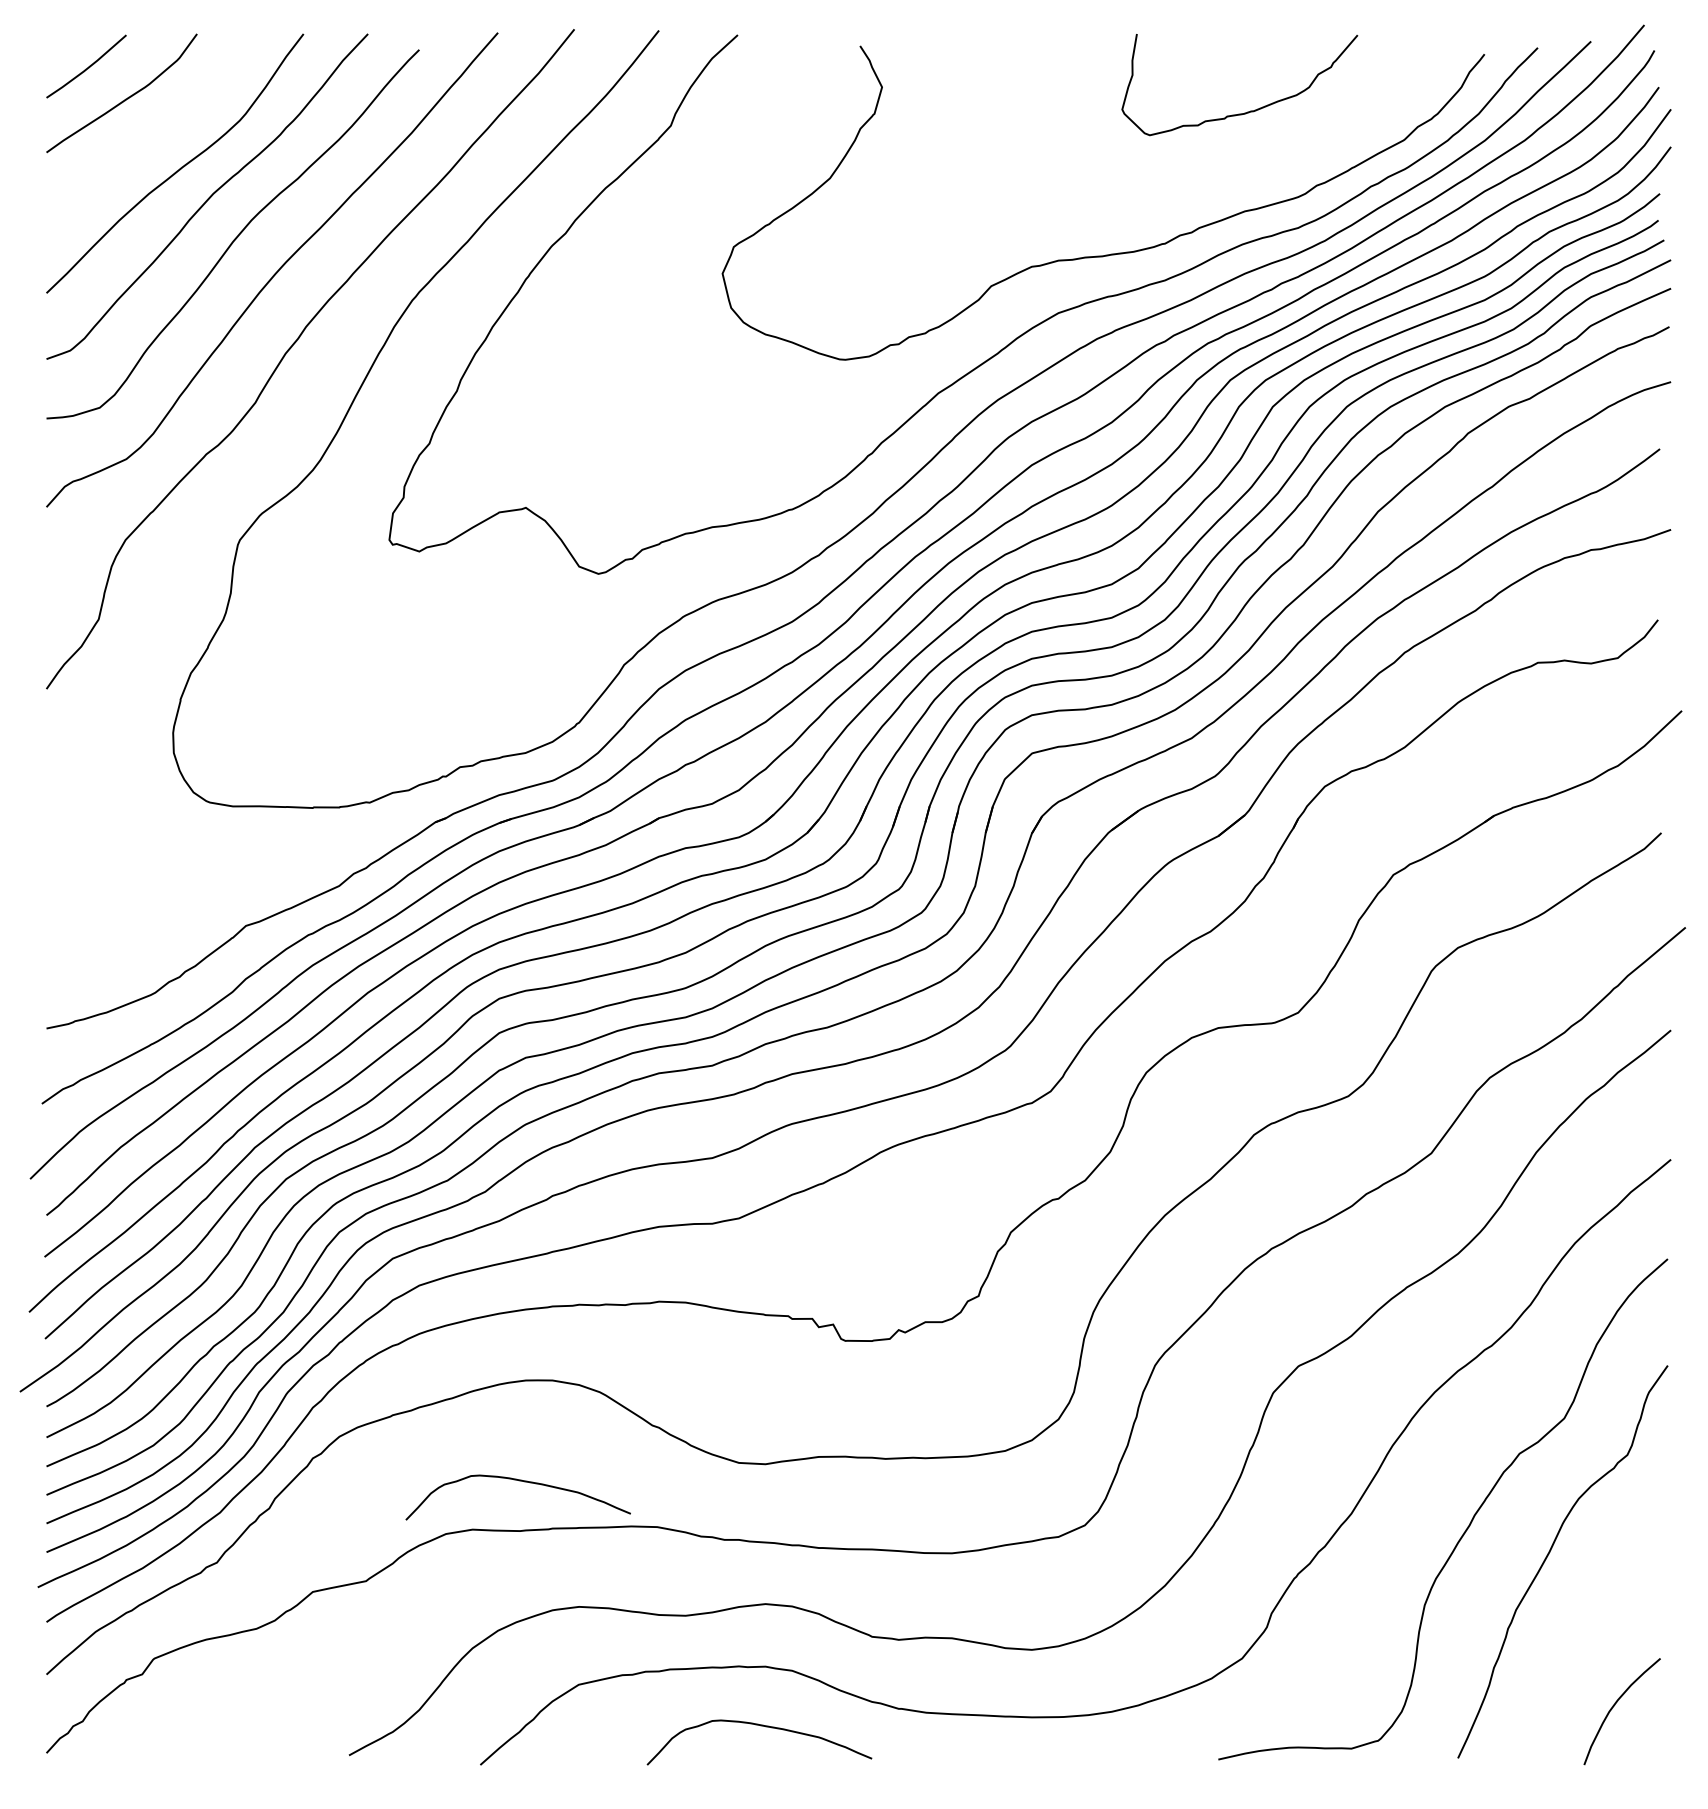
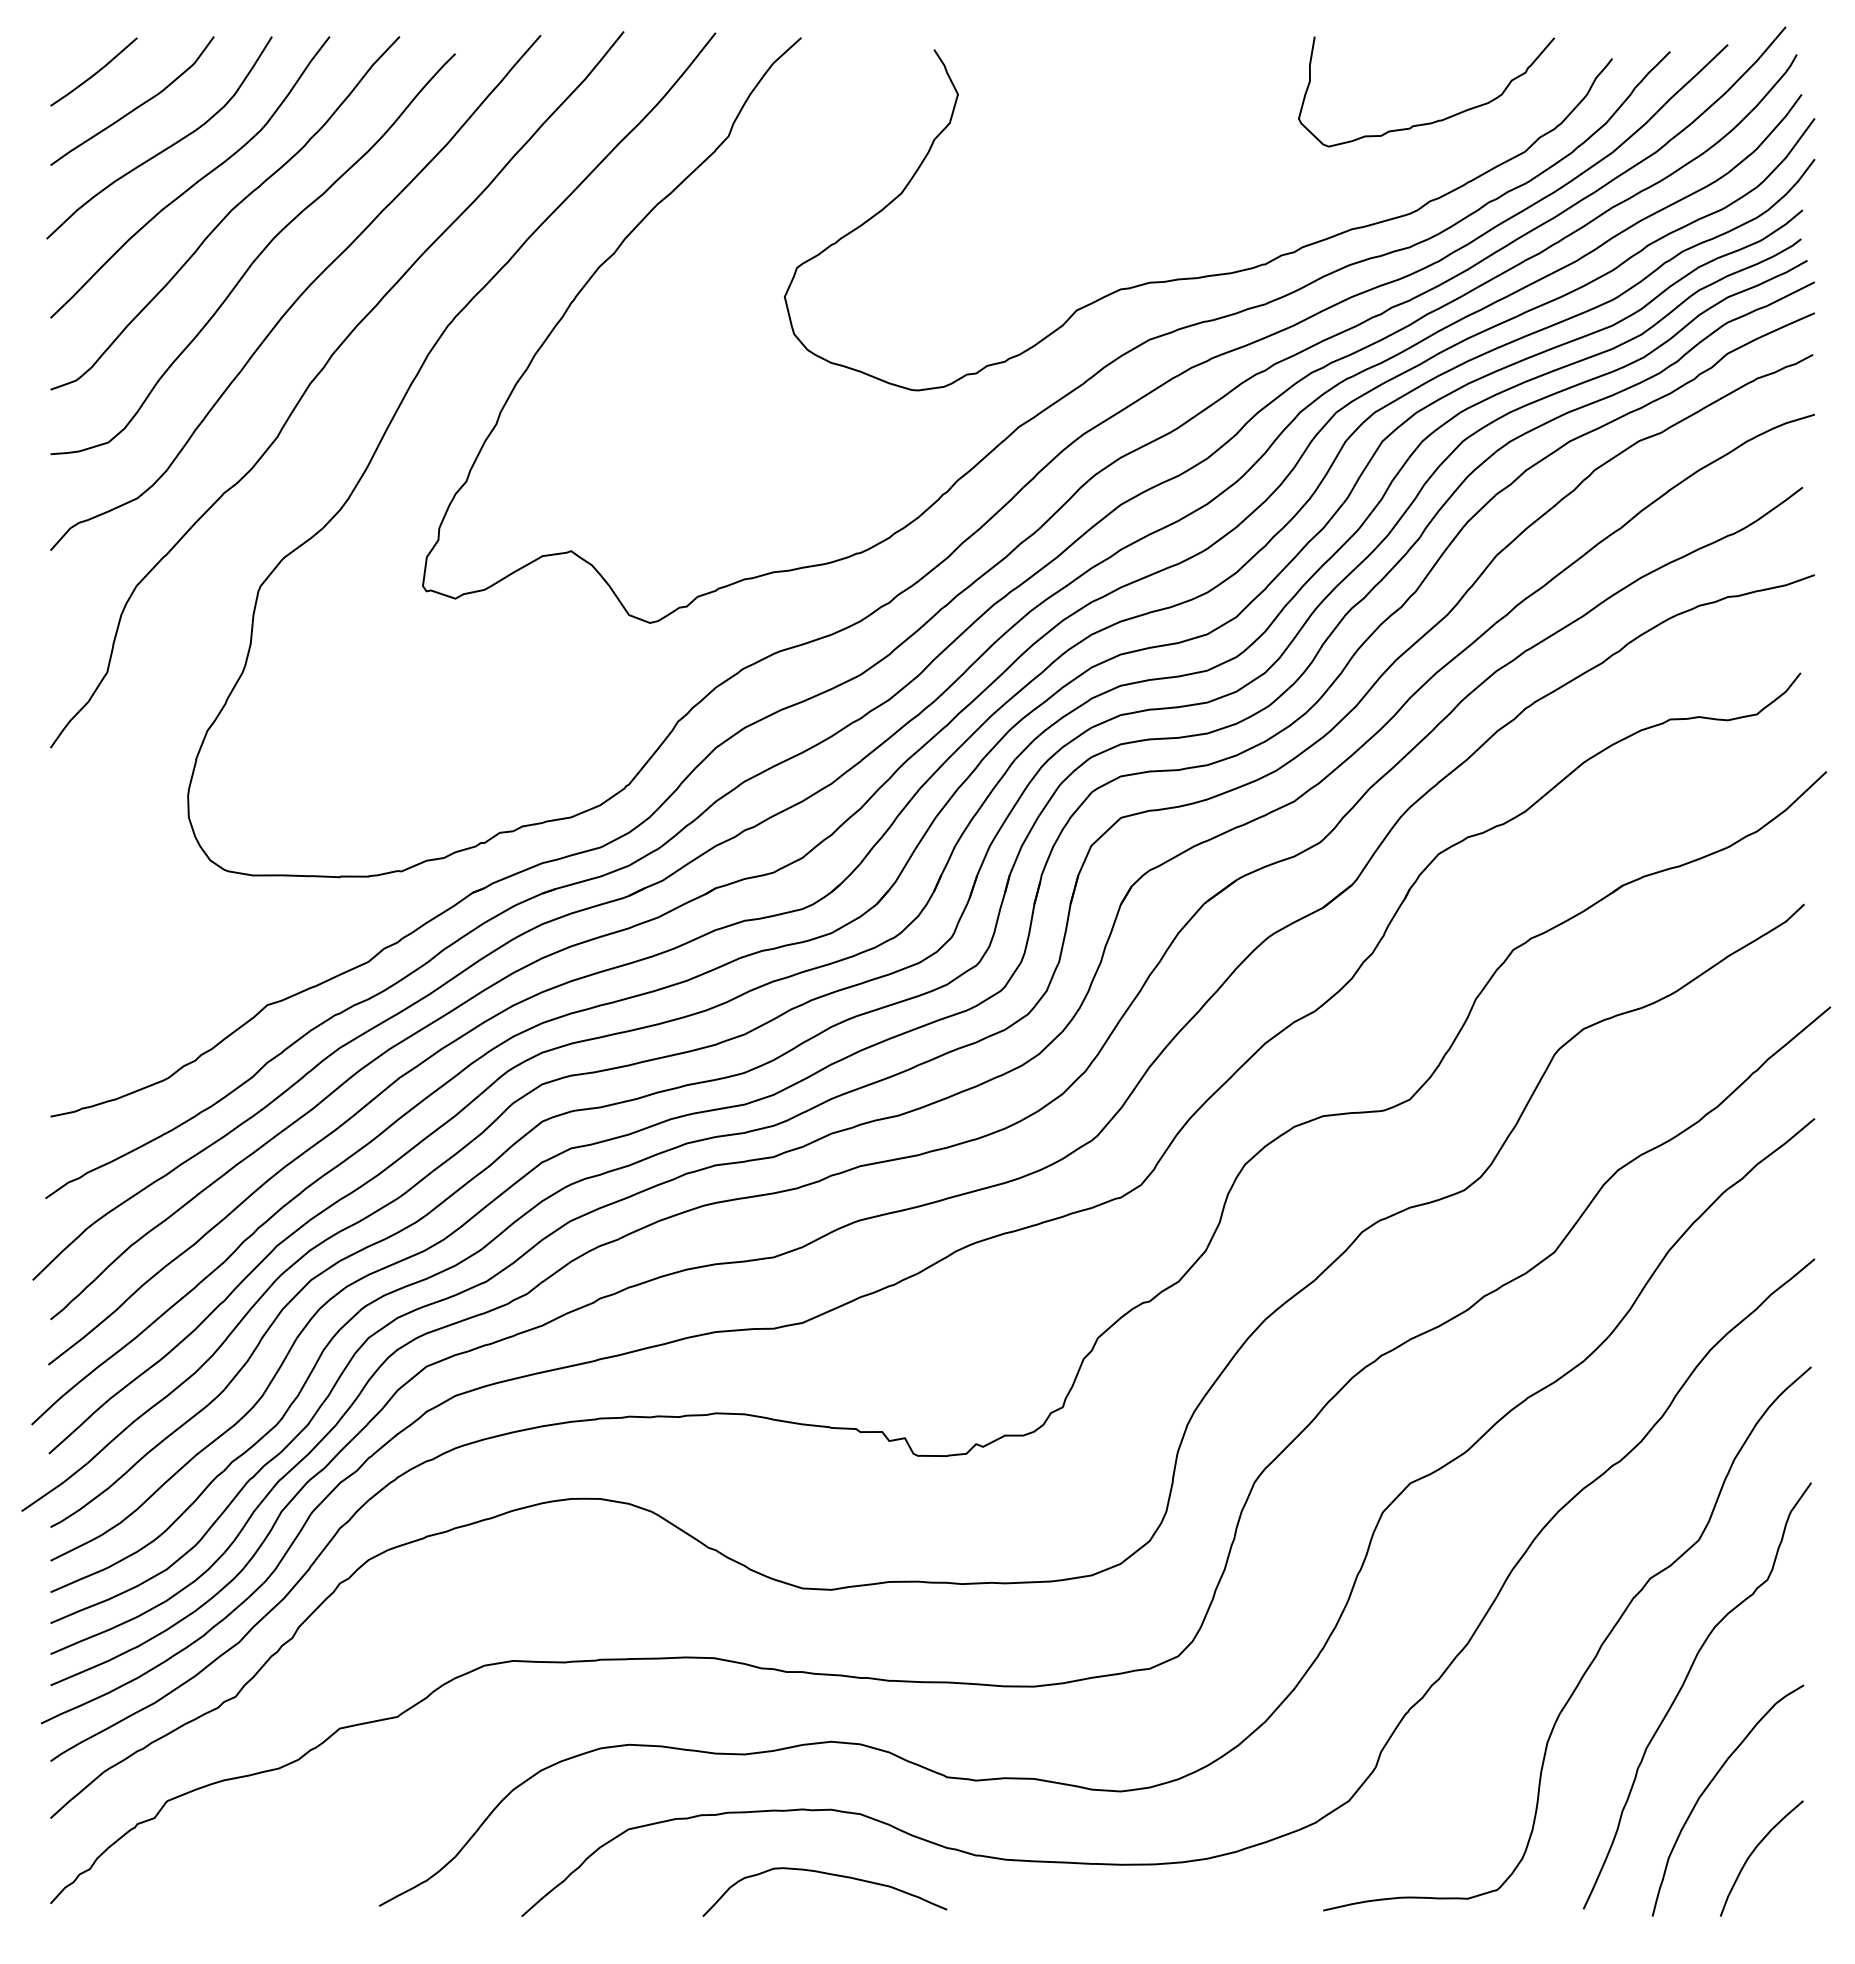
curve: (1249, 111) -> (1436, 120), moved
curve: (153, 136) -> (166, 147), added
curve: (518, 1481) -> (563, 1608), removed
curve: (1573, 1646) -> (1708, 1787), added

